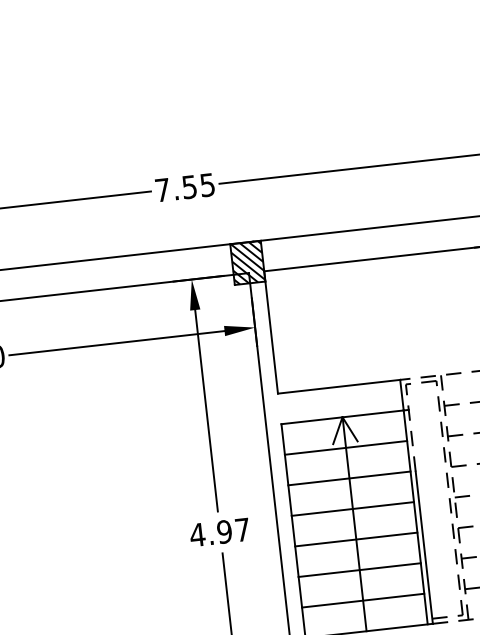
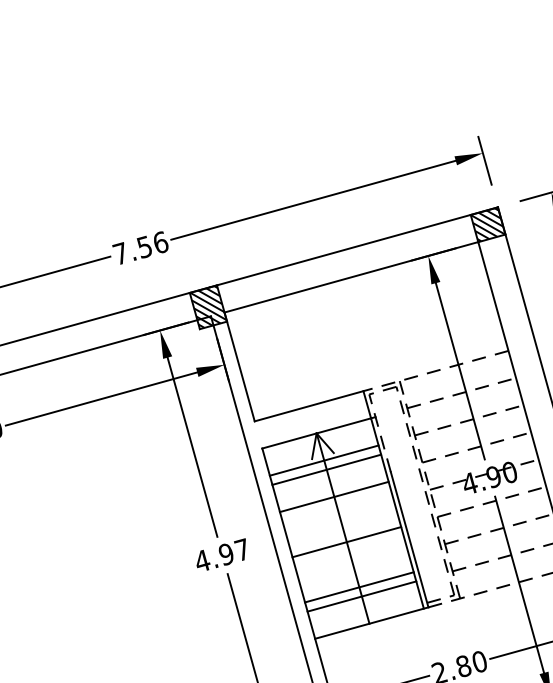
text: (207, 184) -> (160, 242), 7.55 -> 7.56
line: (349, 478) -> (326, 469), moved
line: (352, 508) -> (333, 496), moved
line: (358, 570) -> (358, 587), moved

